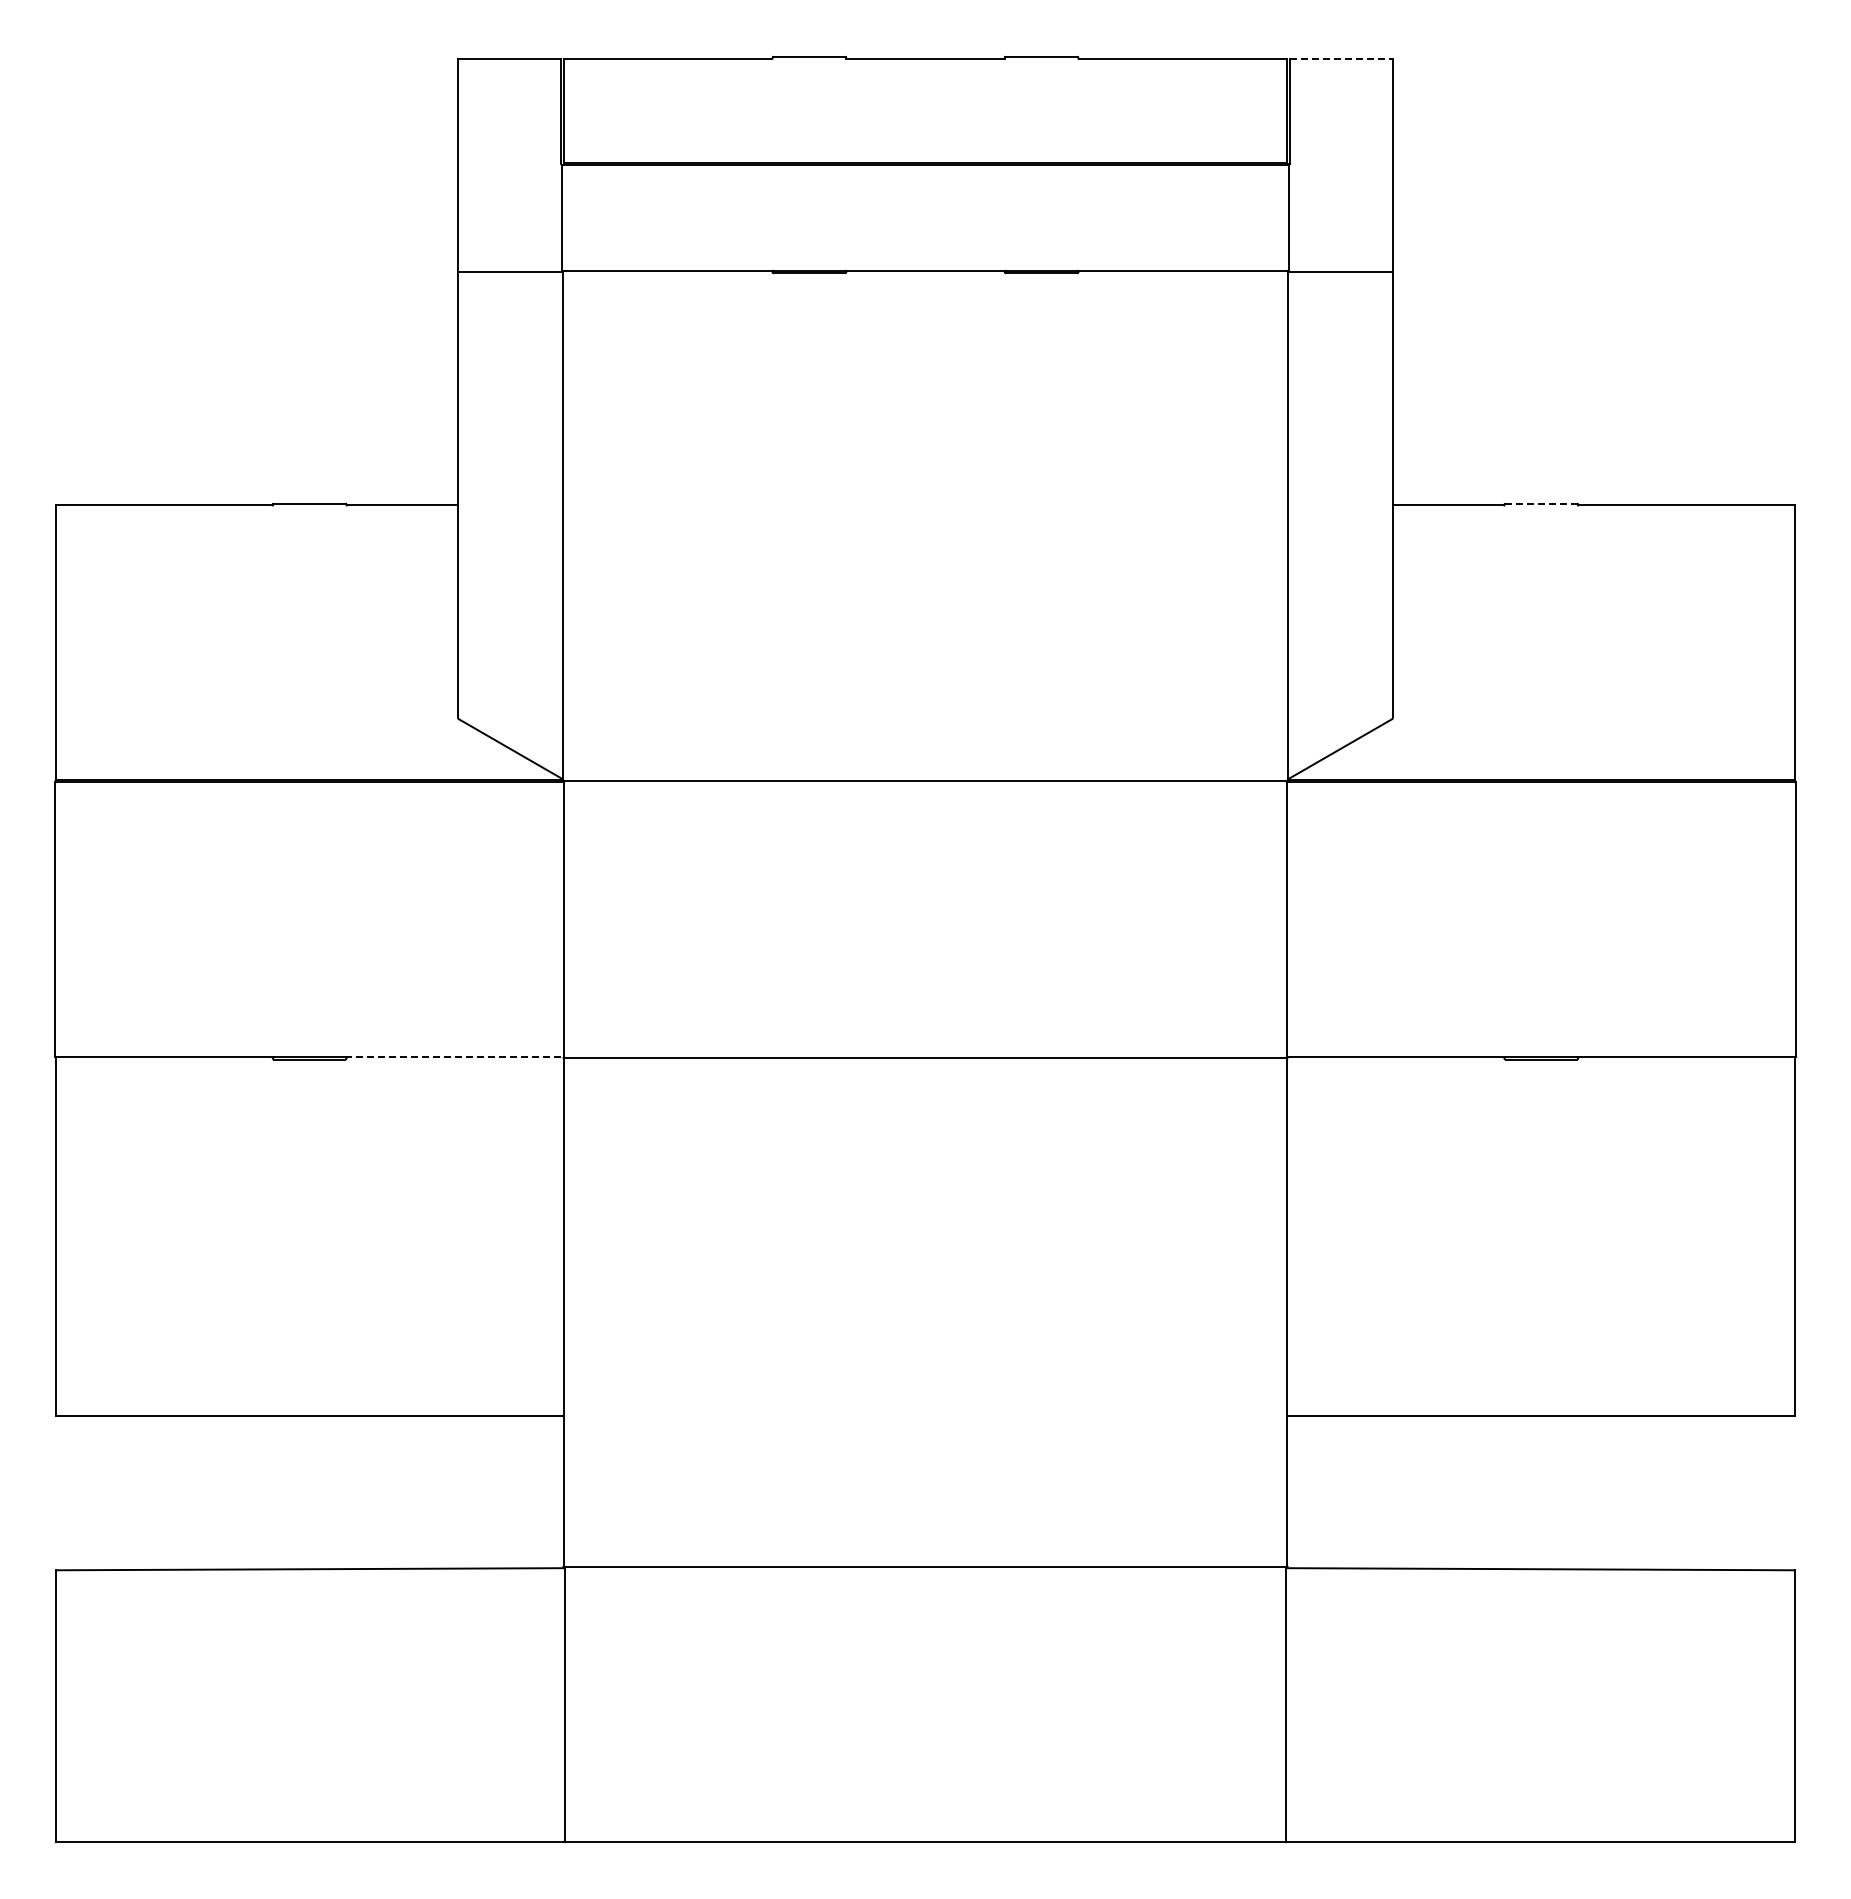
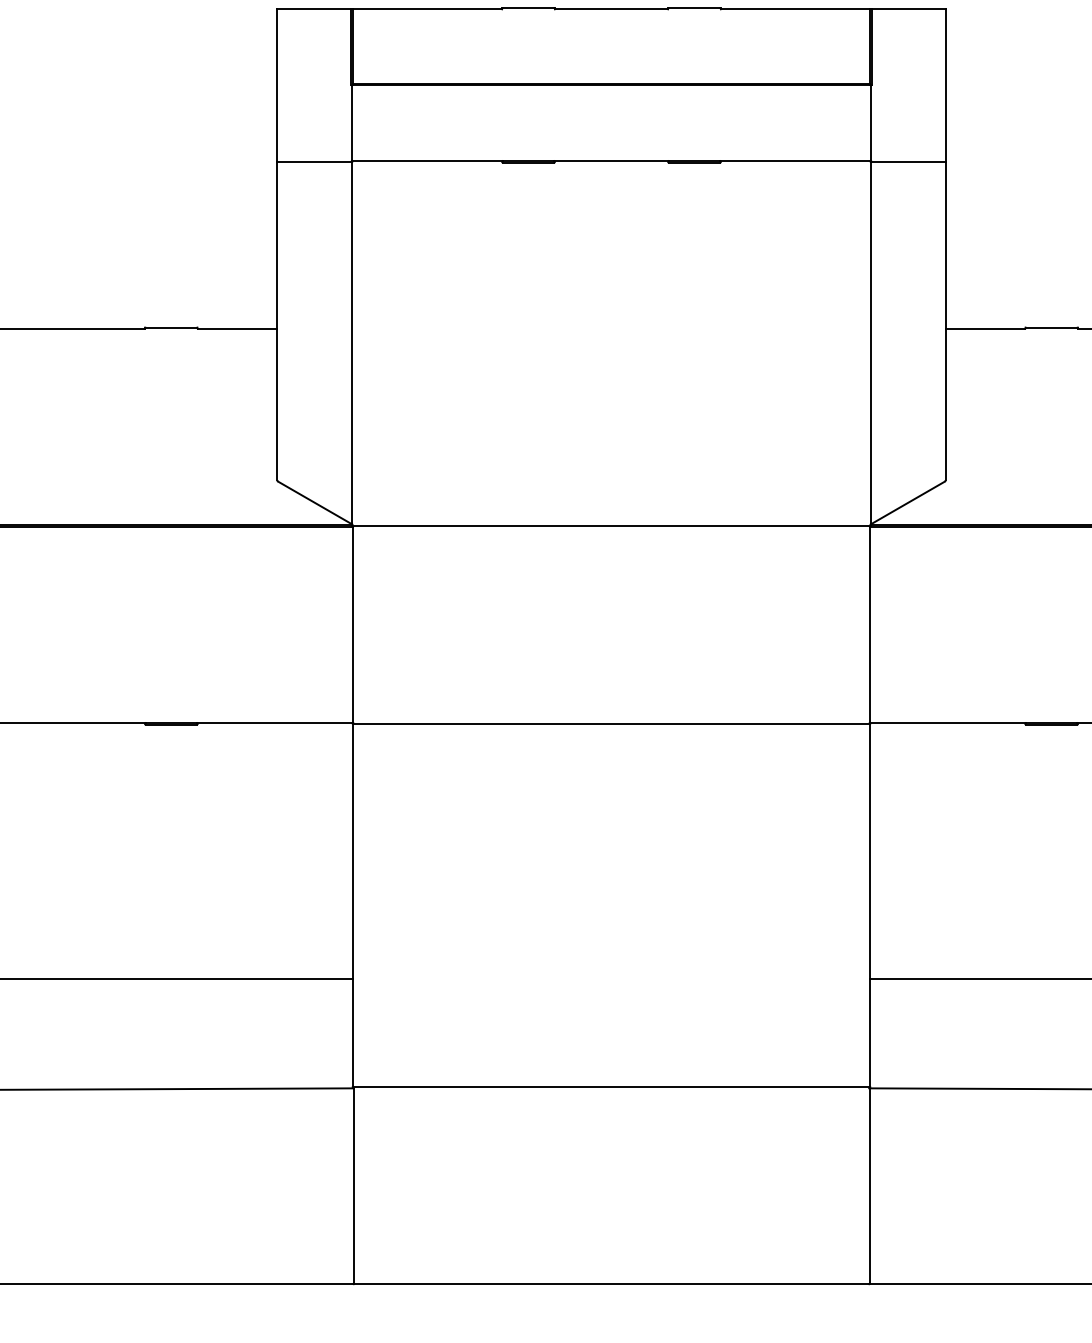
line: (1341, 58) -> (908, 9), dashed -> solid
line: (1541, 503) -> (1051, 327), dashed -> solid
line: (455, 1056) -> (275, 722), dashed -> solid

